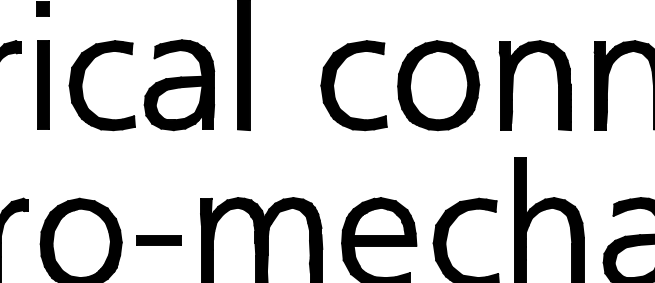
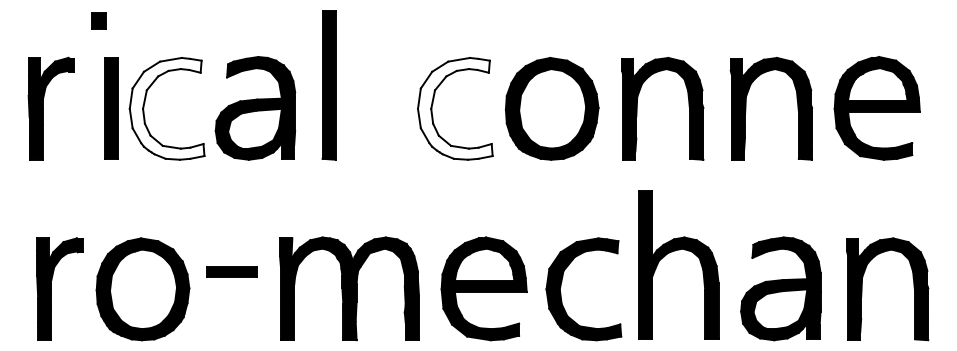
part: (43, 85) -> (111, 108), moved
fill: (101, 85) -> (166, 108), removed
fill: (354, 85) -> (455, 108), removed
part: (158, 239) -> (231, 271), moved

